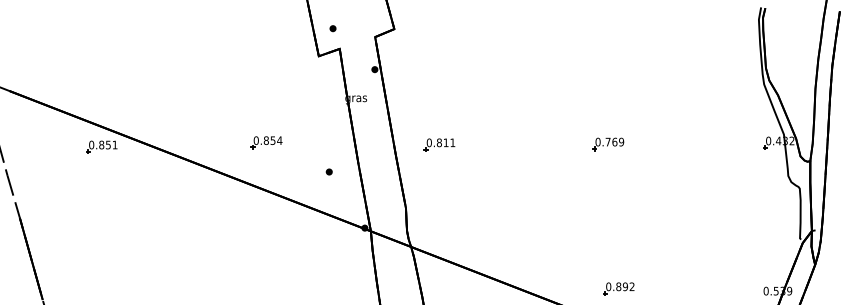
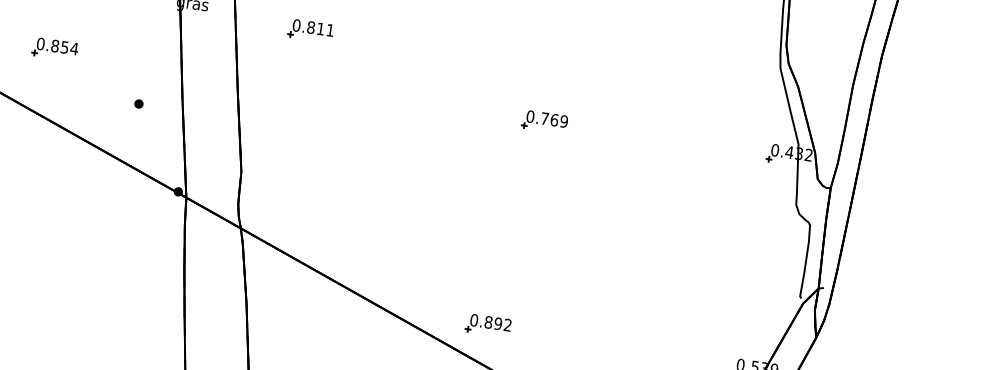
part: (439, 144) -> (310, 30), moved
part: (618, 288) -> (487, 324), moved

